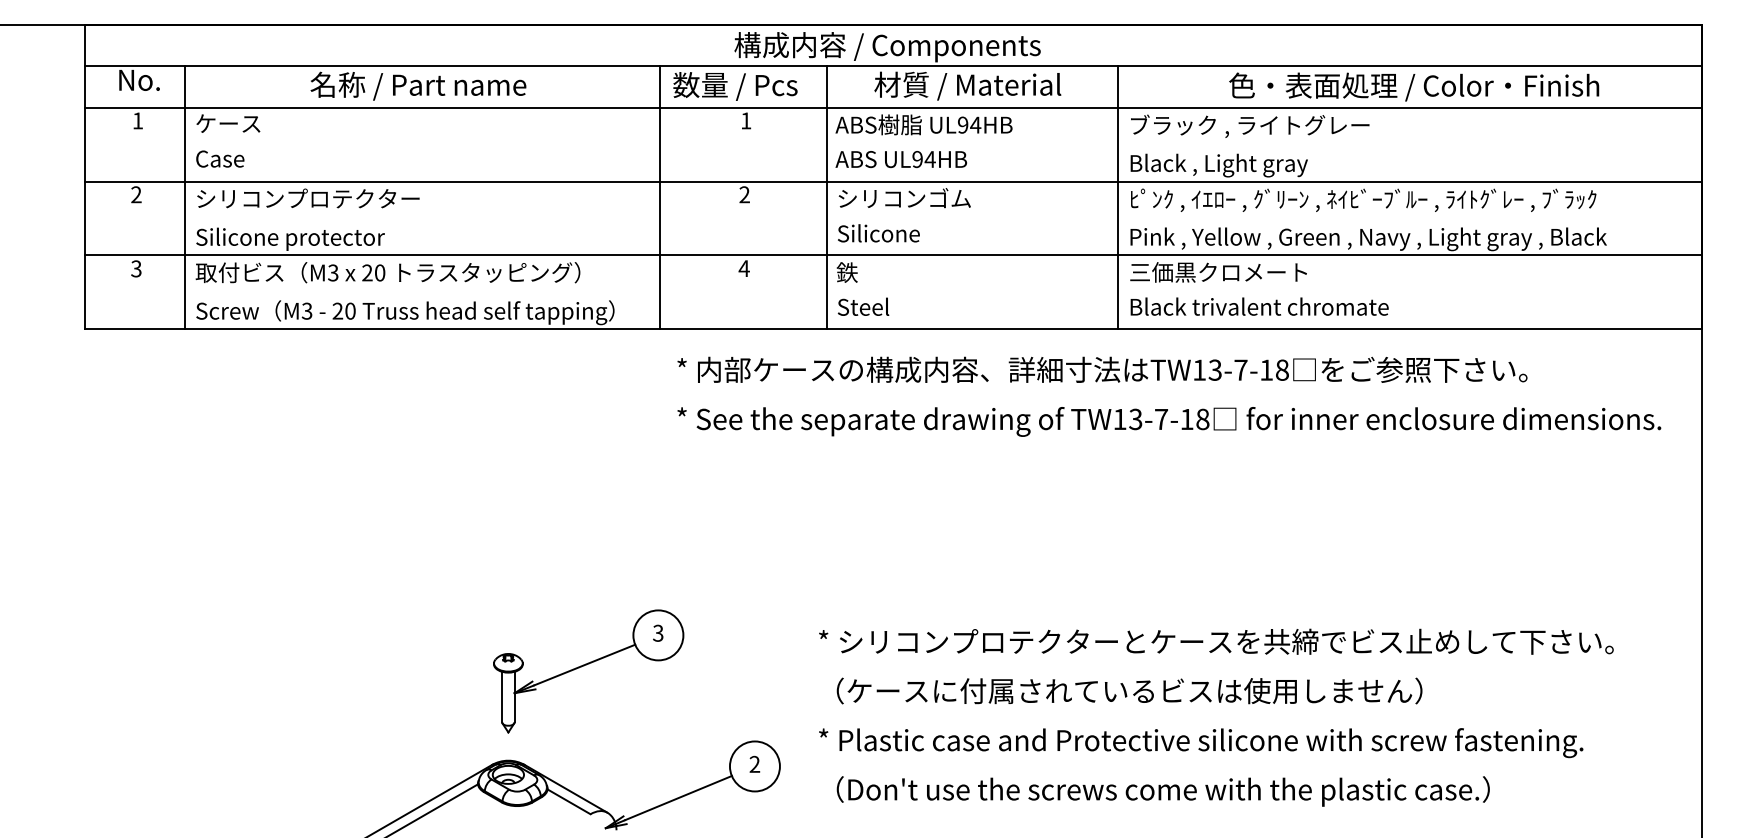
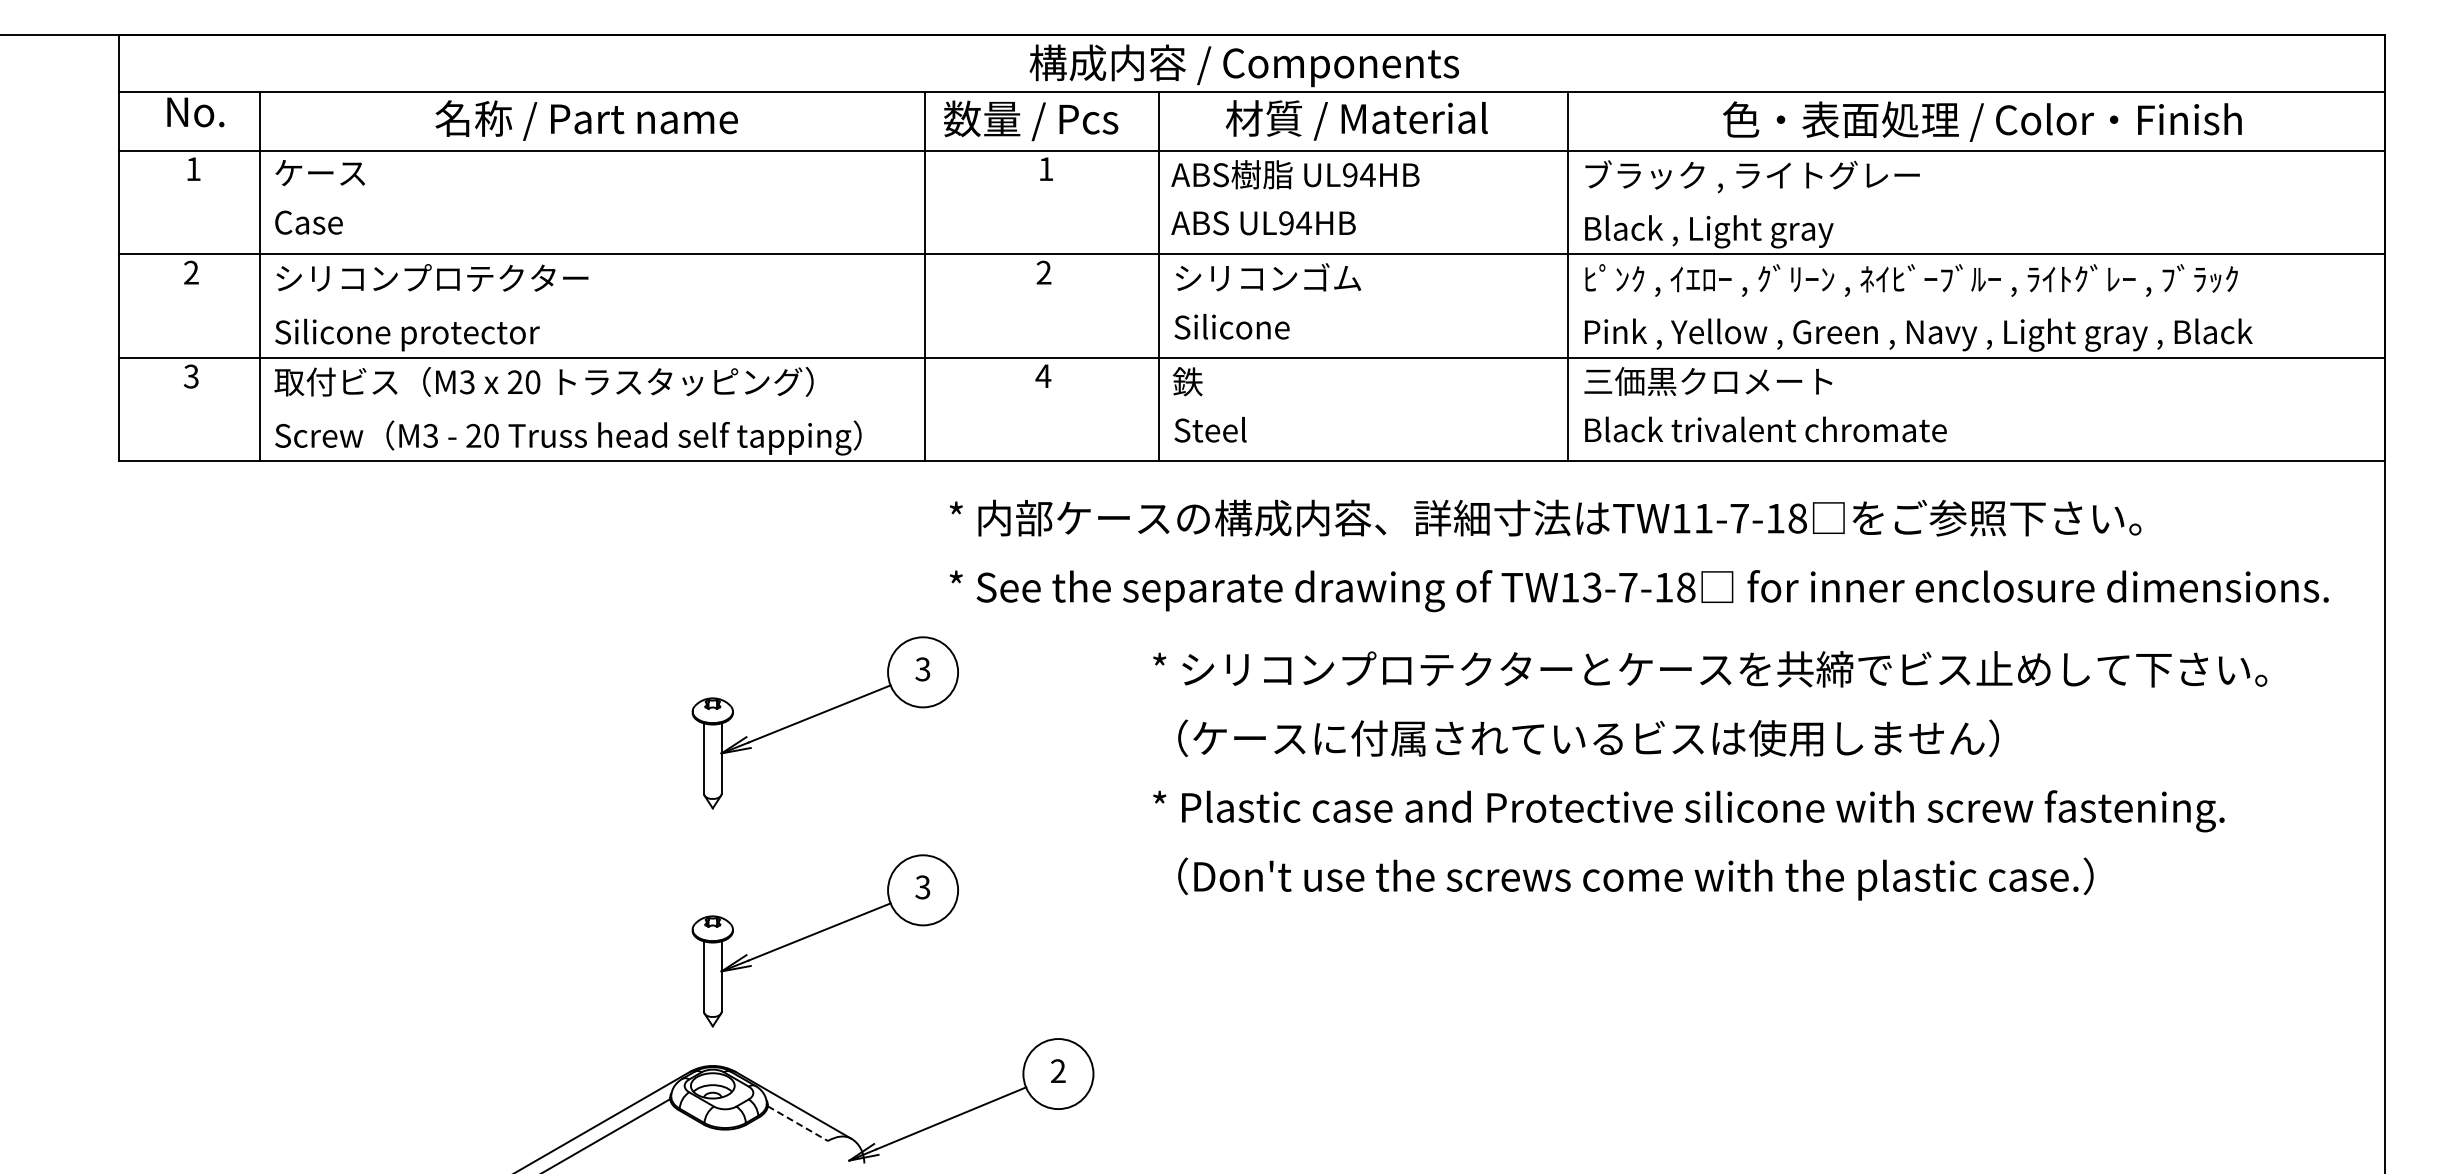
text: (1215, 370) -> (1703, 518), TW13-7-18 -> TW11-7-18
part: (585, 509) -> (821, 714), added
text: (1216, 717) -> (1710, 775), moved
line: (568, 801) -> (797, 1123), solid -> dashed

